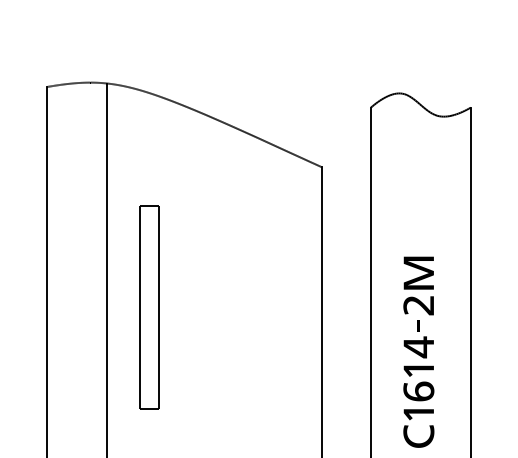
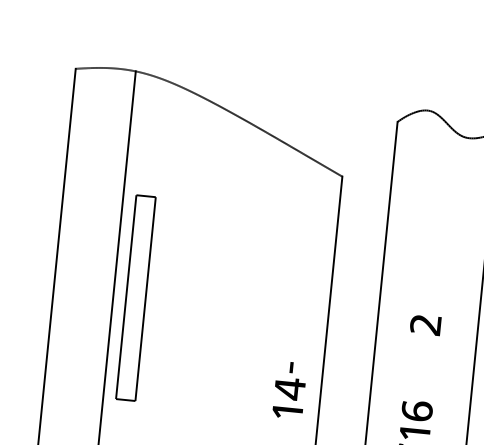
fill: (418, 272) -> (428, 291), removed
part: (149, 307) -> (135, 297), moved
part: (418, 348) -> (289, 390), moved

